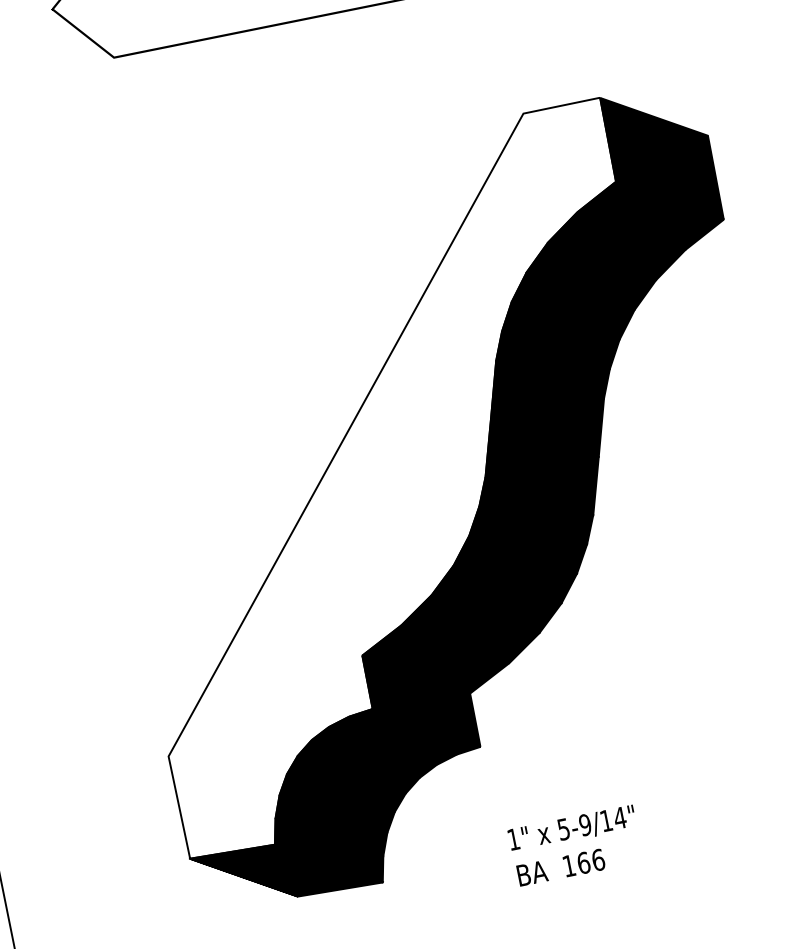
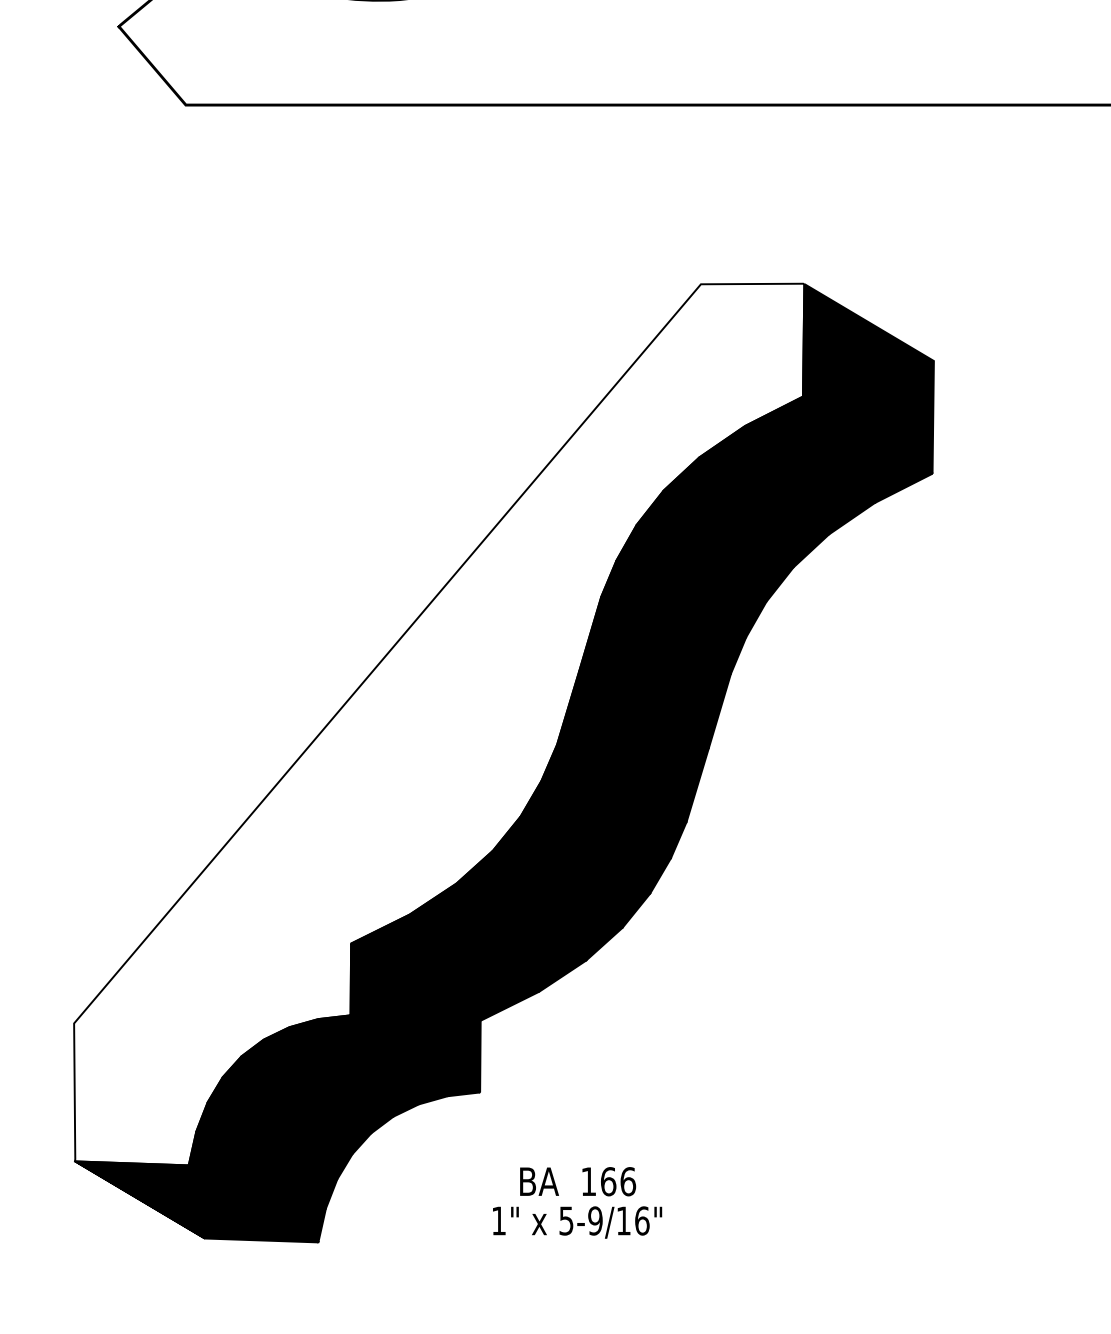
text: (619, 817) -> (641, 1220), 5-9/14" -> 5-9/16"
text: (561, 867) -> (578, 1181), moved

